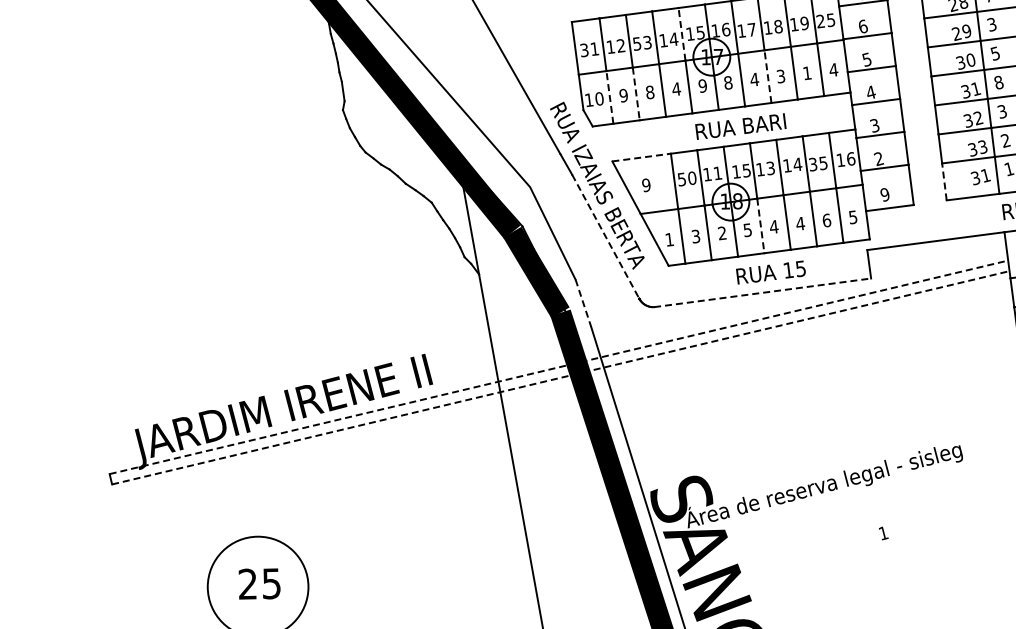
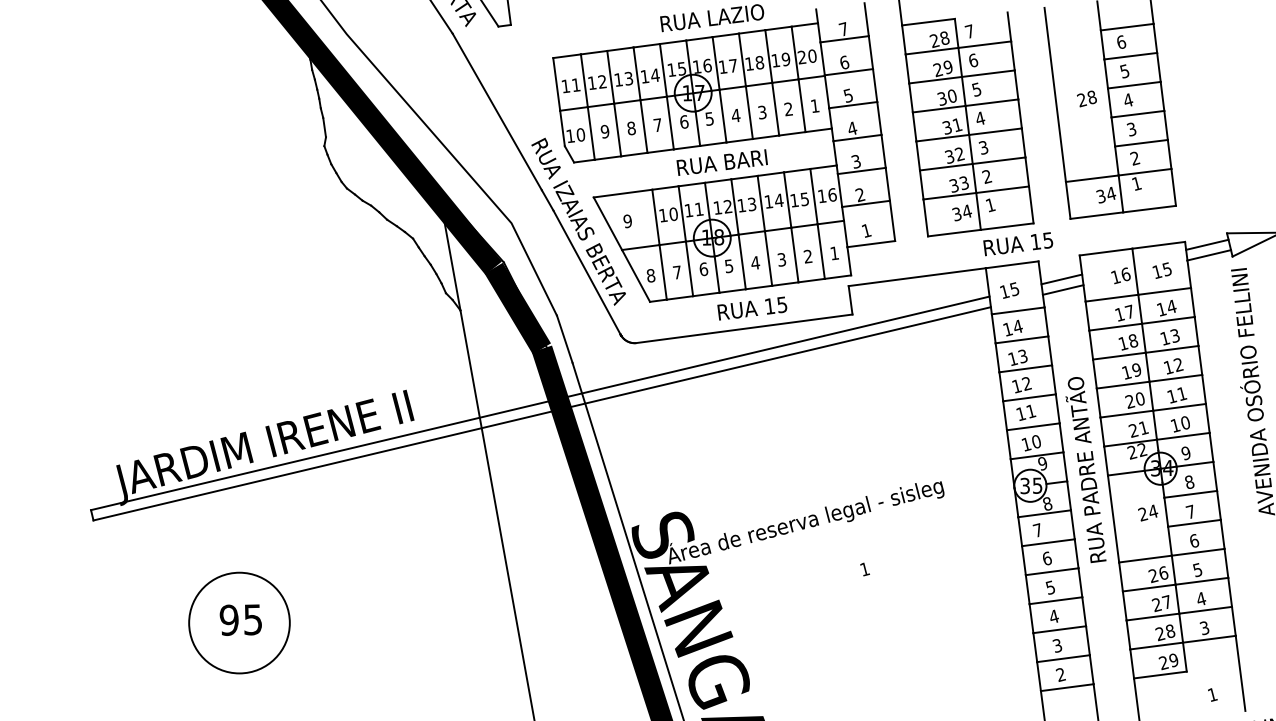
text: (831, 20) -> (812, 56), 25 -> 20
text: (992, 24) -> (973, 60), 3 -> 6
line: (682, 34) -> (663, 70), dashed -> solid
text: (637, 43) -> (618, 79), 53 -> 13
text: (584, 50) -> (565, 86), 31 -> 11
text: (834, 69) -> (815, 105), 4 -> 1
text: (807, 73) -> (788, 109), 1 -> 2
line: (768, 76) -> (749, 112), dashed -> solid
text: (728, 82) -> (709, 118), 8 -> 5
text: (999, 82) -> (980, 118), 8 -> 4
text: (702, 85) -> (683, 121), 9 -> 6
text: (676, 88) -> (657, 124), 4 -> 7
line: (636, 94) -> (617, 130), dashed -> solid
line: (610, 97) -> (591, 133), dashed -> solid
line: (642, 157) -> (623, 193), dashed -> solid
text: (813, 164) -> (794, 200), 35 -> 15
text: (746, 170) -> (727, 206), 15 -> 12
text: (986, 175) -> (967, 211), 31 -> 34
text: (682, 179) -> (663, 215), 50 -> 10
line: (944, 181) -> (925, 217), dashed -> solid
text: (885, 194) -> (866, 230), 9 -> 1
text: (853, 217) -> (834, 253), 5 -> 1
text: (826, 220) -> (807, 256), 6 -> 2
text: (800, 223) -> (781, 259), 4 -> 3
line: (761, 225) -> (742, 261), dashed -> solid
text: (722, 233) -> (703, 269), 2 -> 6
text: (695, 236) -> (676, 272), 3 -> 7
line: (606, 237) -> (587, 273), dashed -> solid
text: (669, 239) -> (650, 275), 1 -> 8
line: (763, 292) -> (744, 328), dashed -> solid
line: (583, 303) -> (564, 339), dashed -> solid
line: (559, 367) -> (540, 403), dashed -> solid
line: (561, 377) -> (542, 413), dashed -> solid
text: (247, 583) -> (228, 619), 25 -> 95

